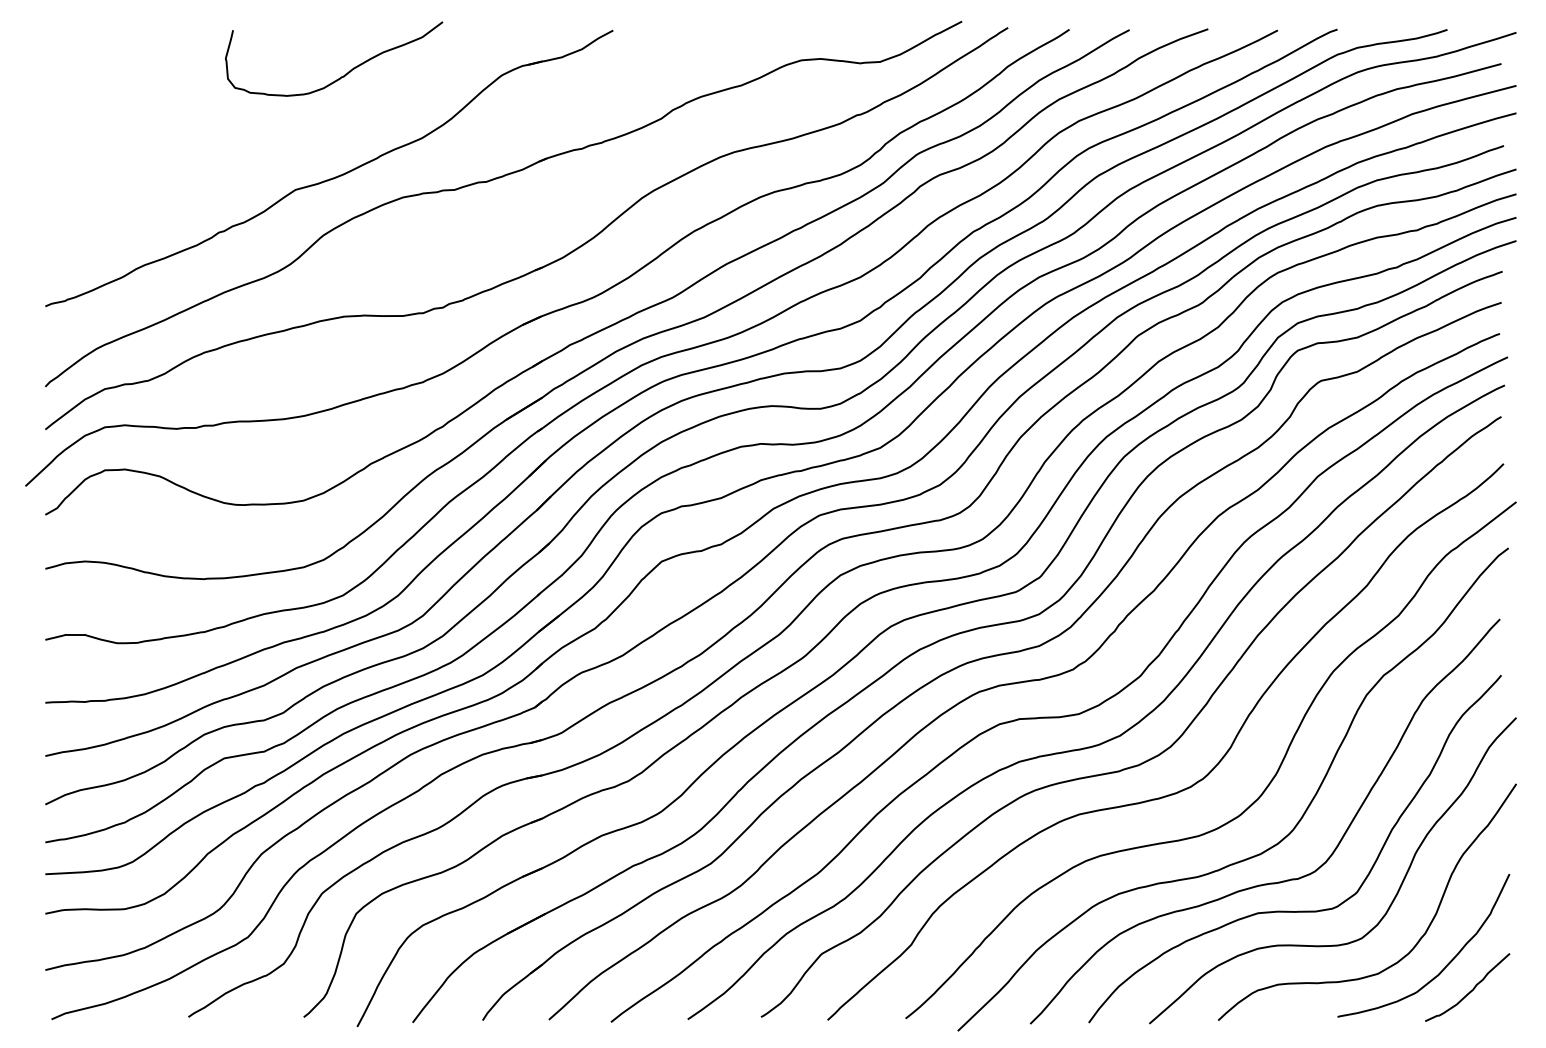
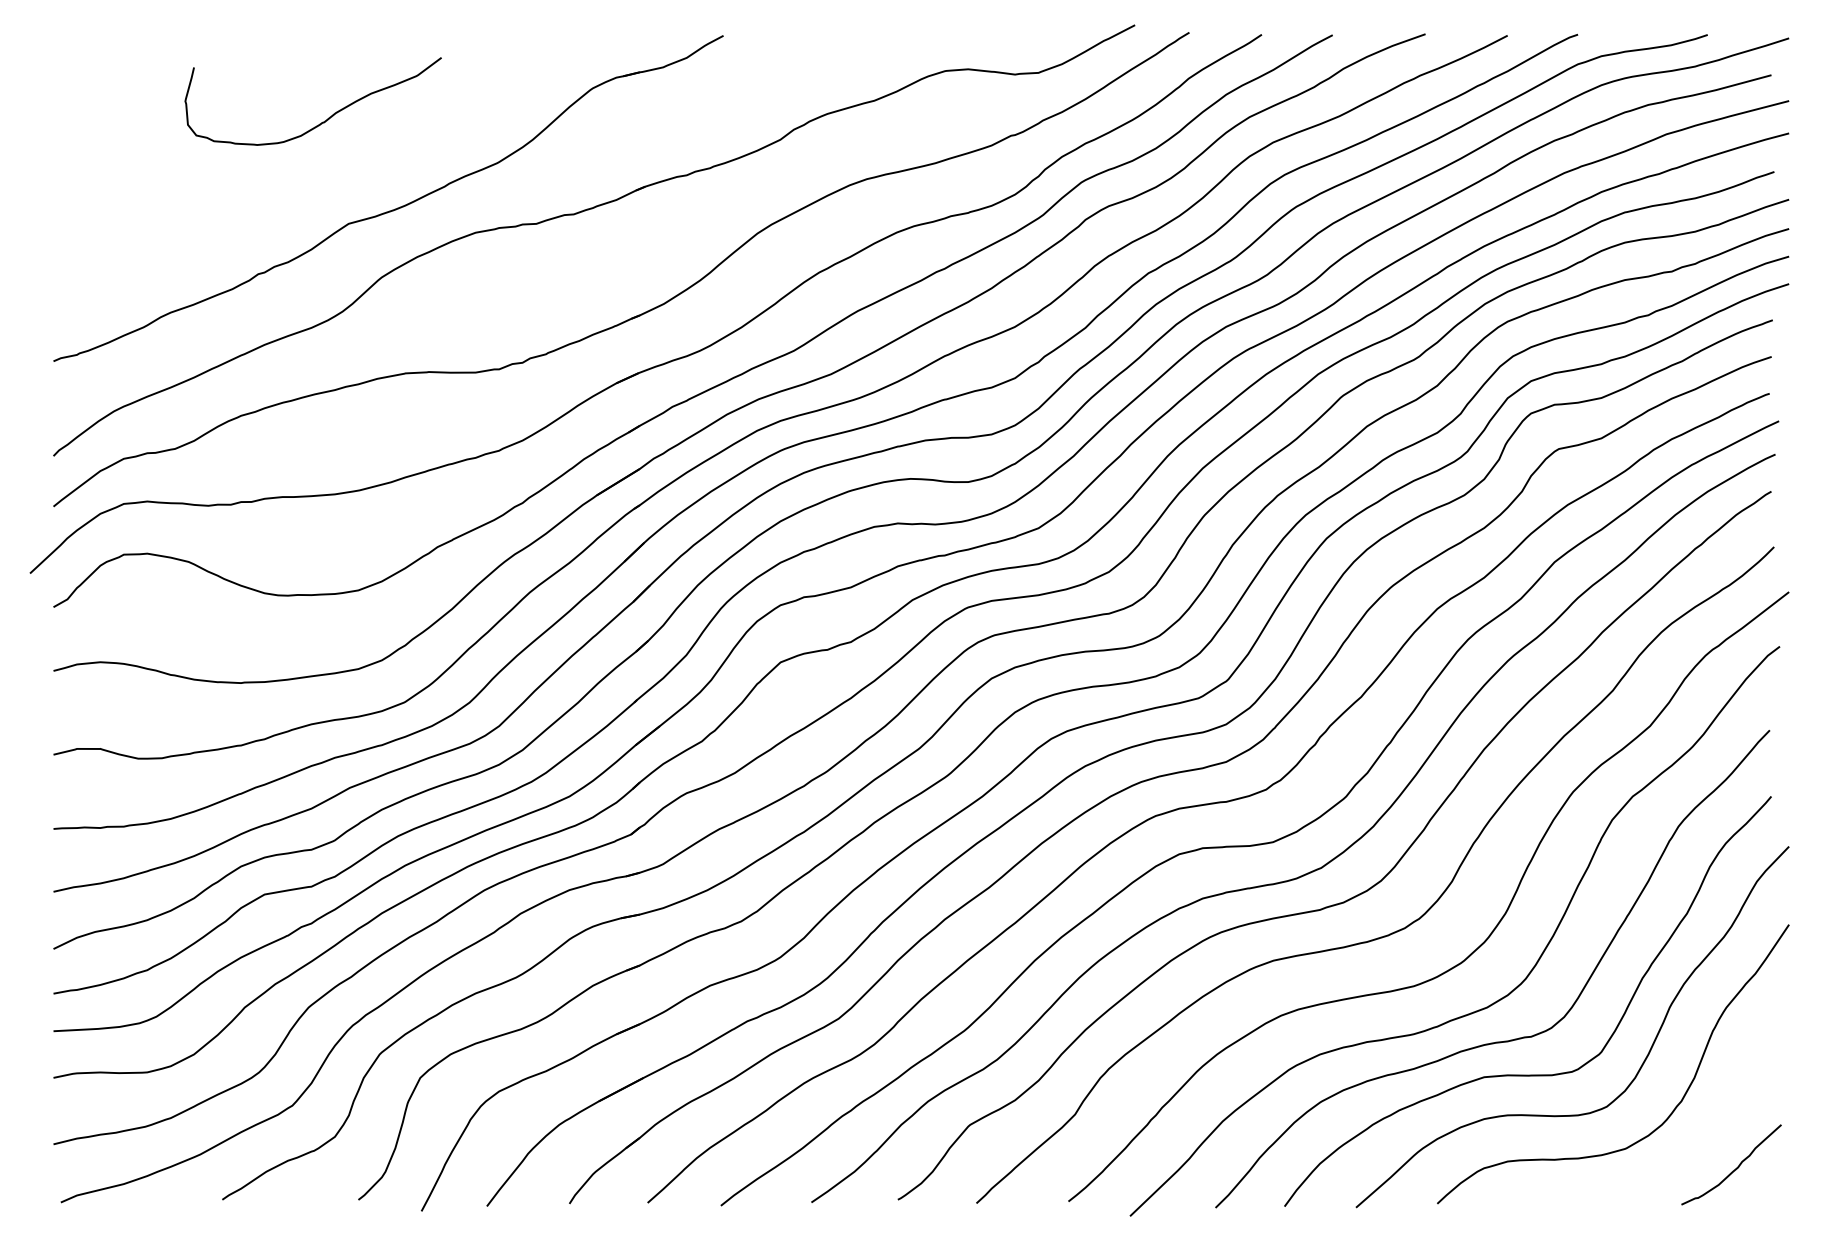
curve: (341, 76) -> (322, 121), moved
curve: (1444, 966) -> (1704, 1140), removed

